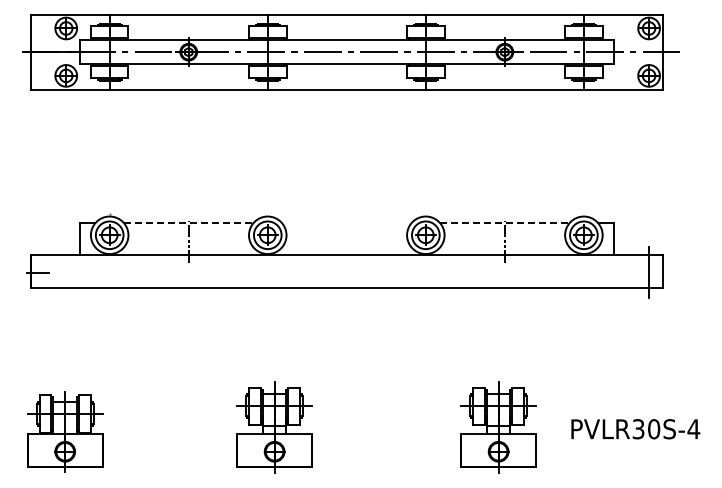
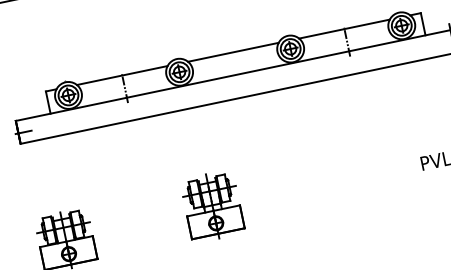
line: (189, 223) -> (122, 75), dashed -> solid
line: (346, 223) -> (233, 52), added
line: (505, 223) -> (344, 29), dashed -> solid
part: (498, 427) -> (369, 173), removed

